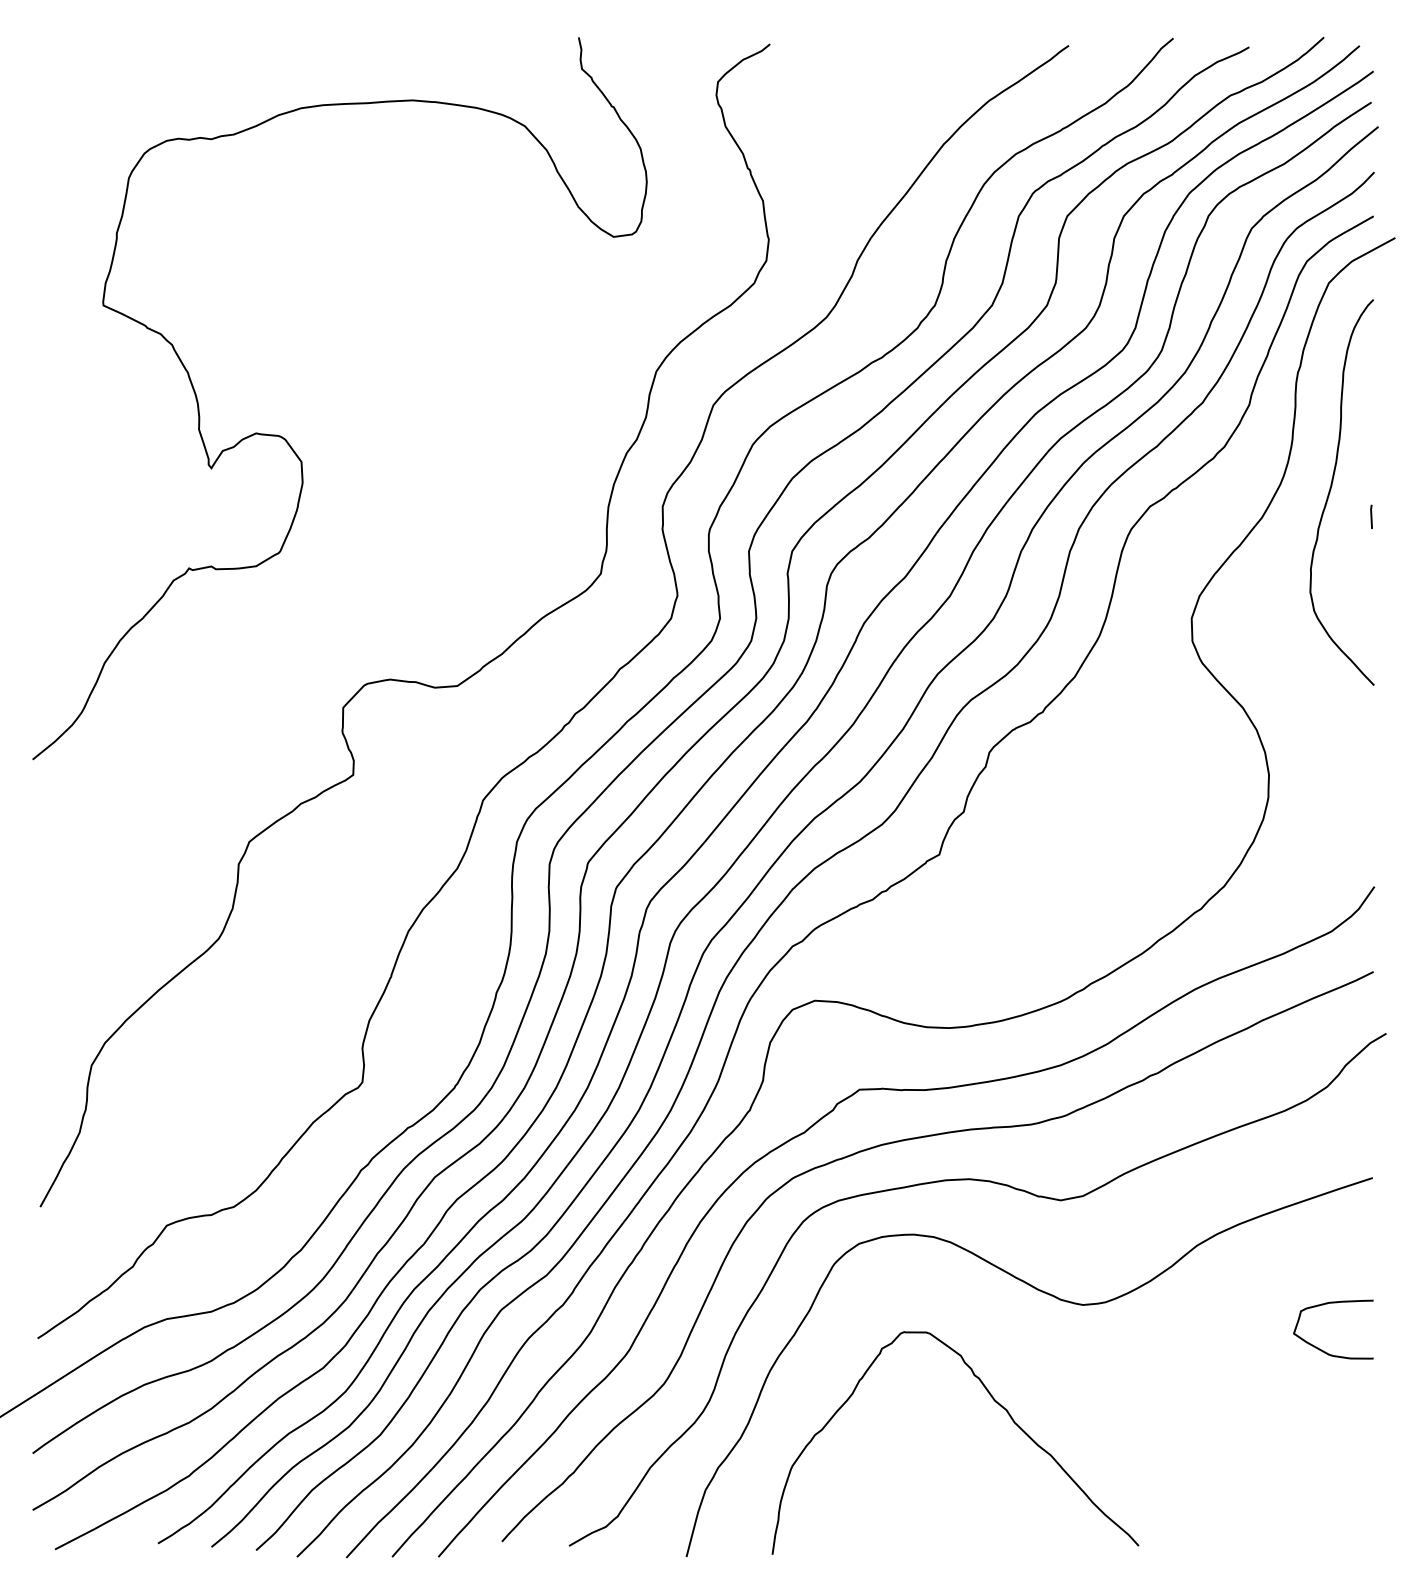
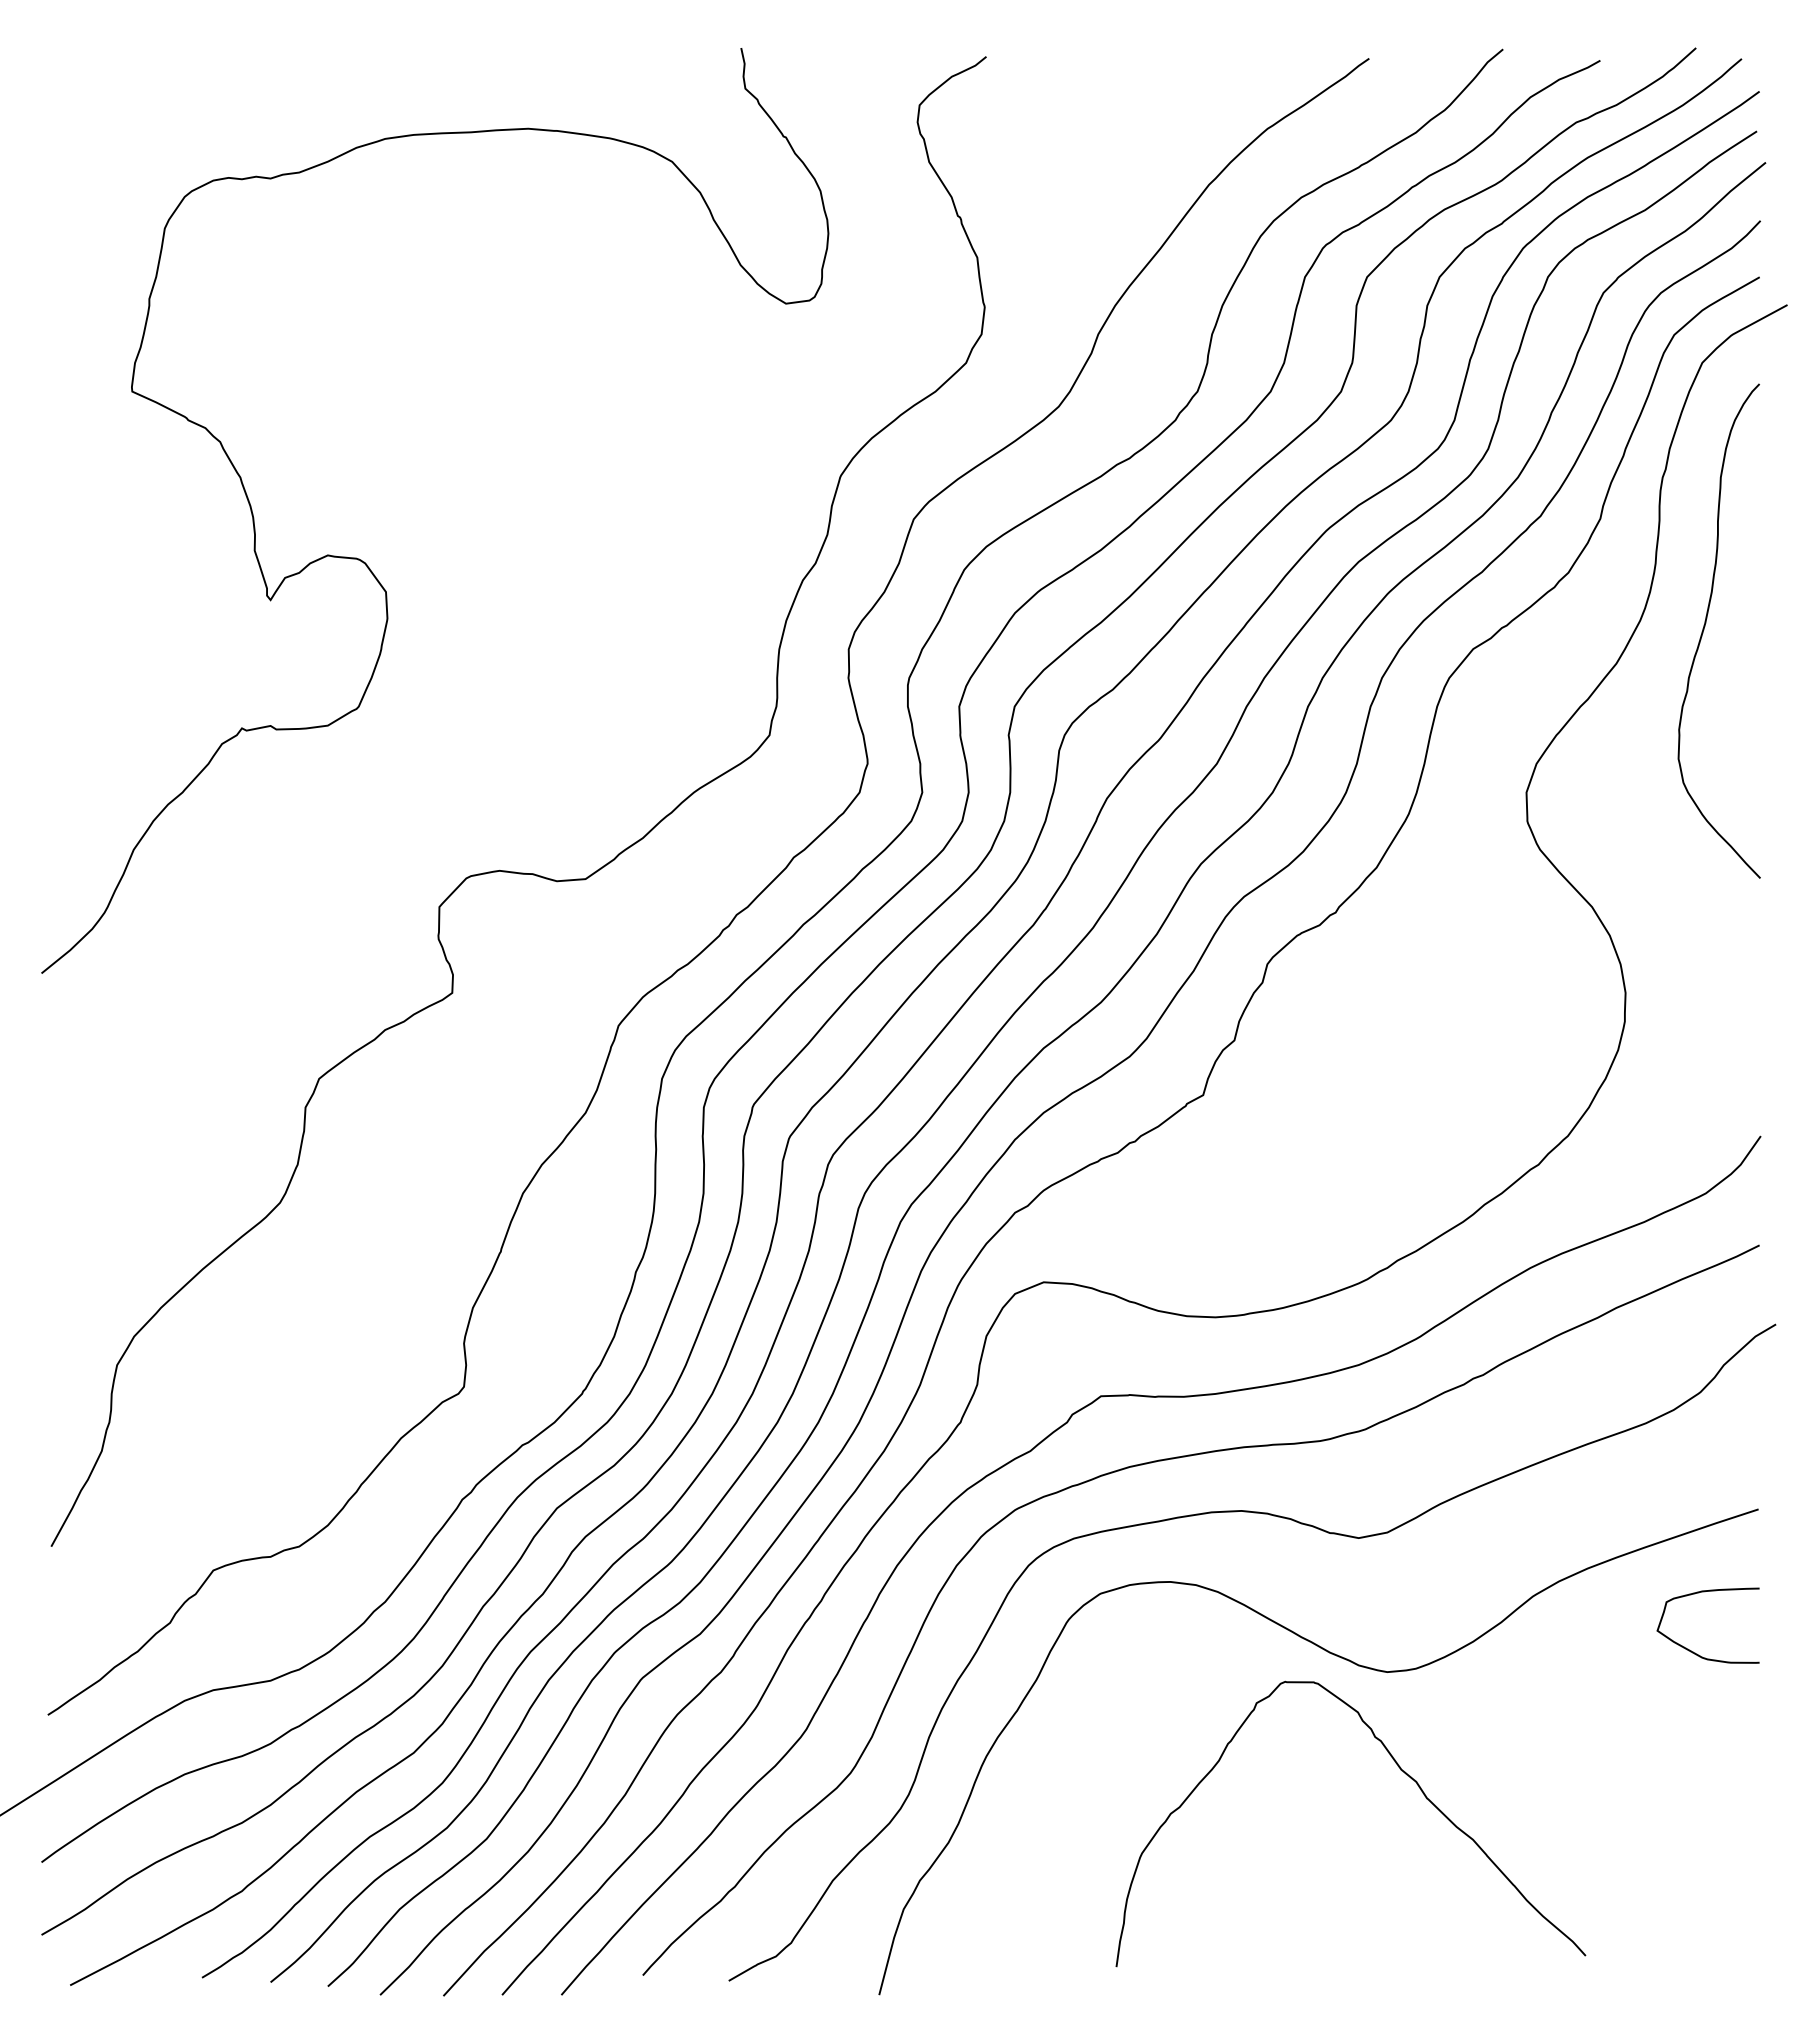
line: (1371, 516) -> (1756, 661), removed
curve: (1322, 1349) -> (1693, 1651), moved
curve: (994, 1401) -> (1400, 1770), moved

